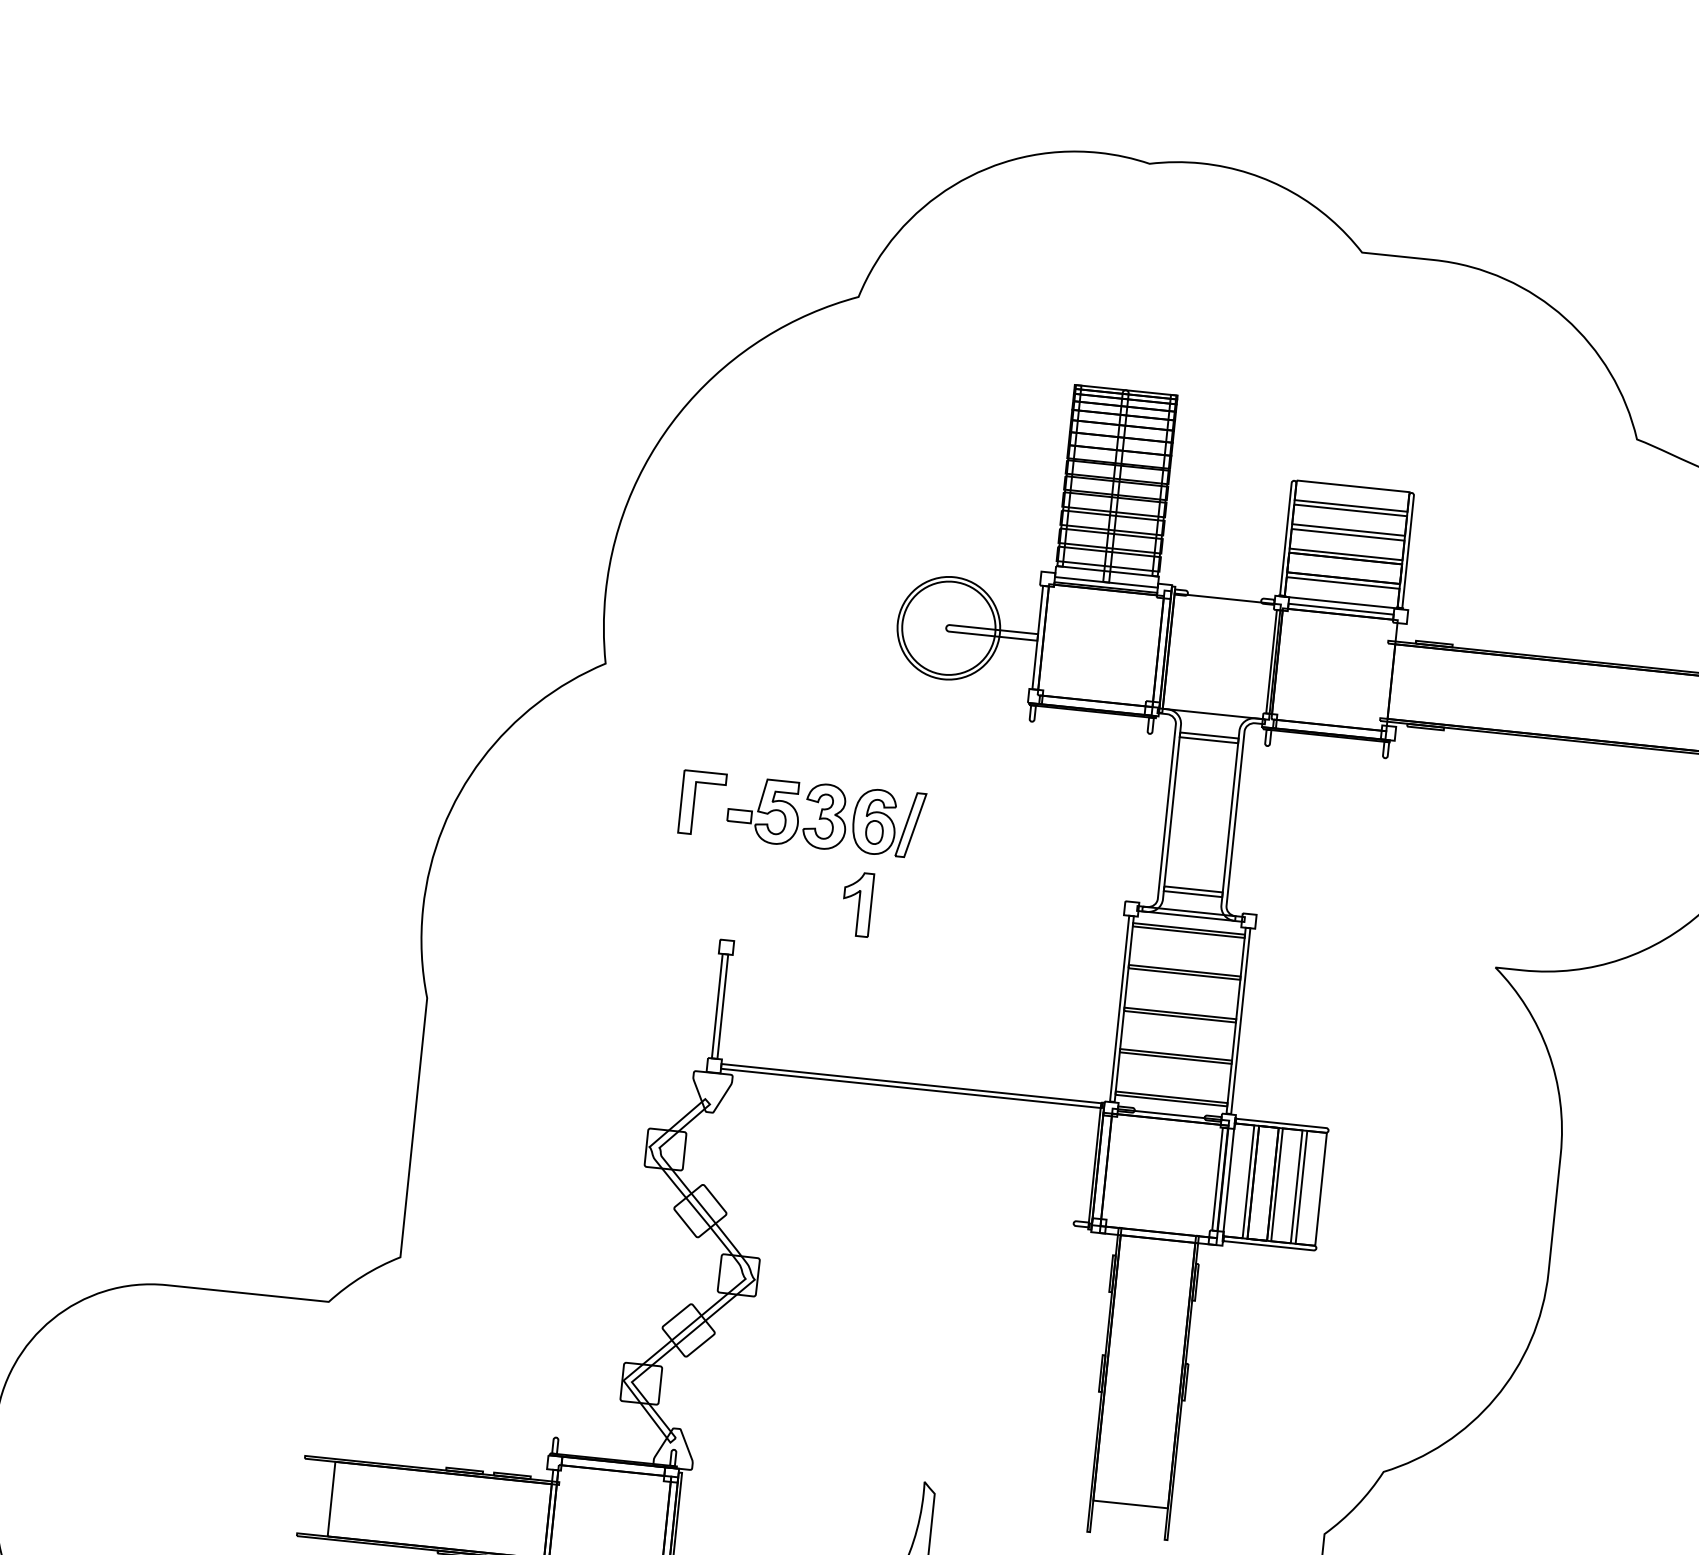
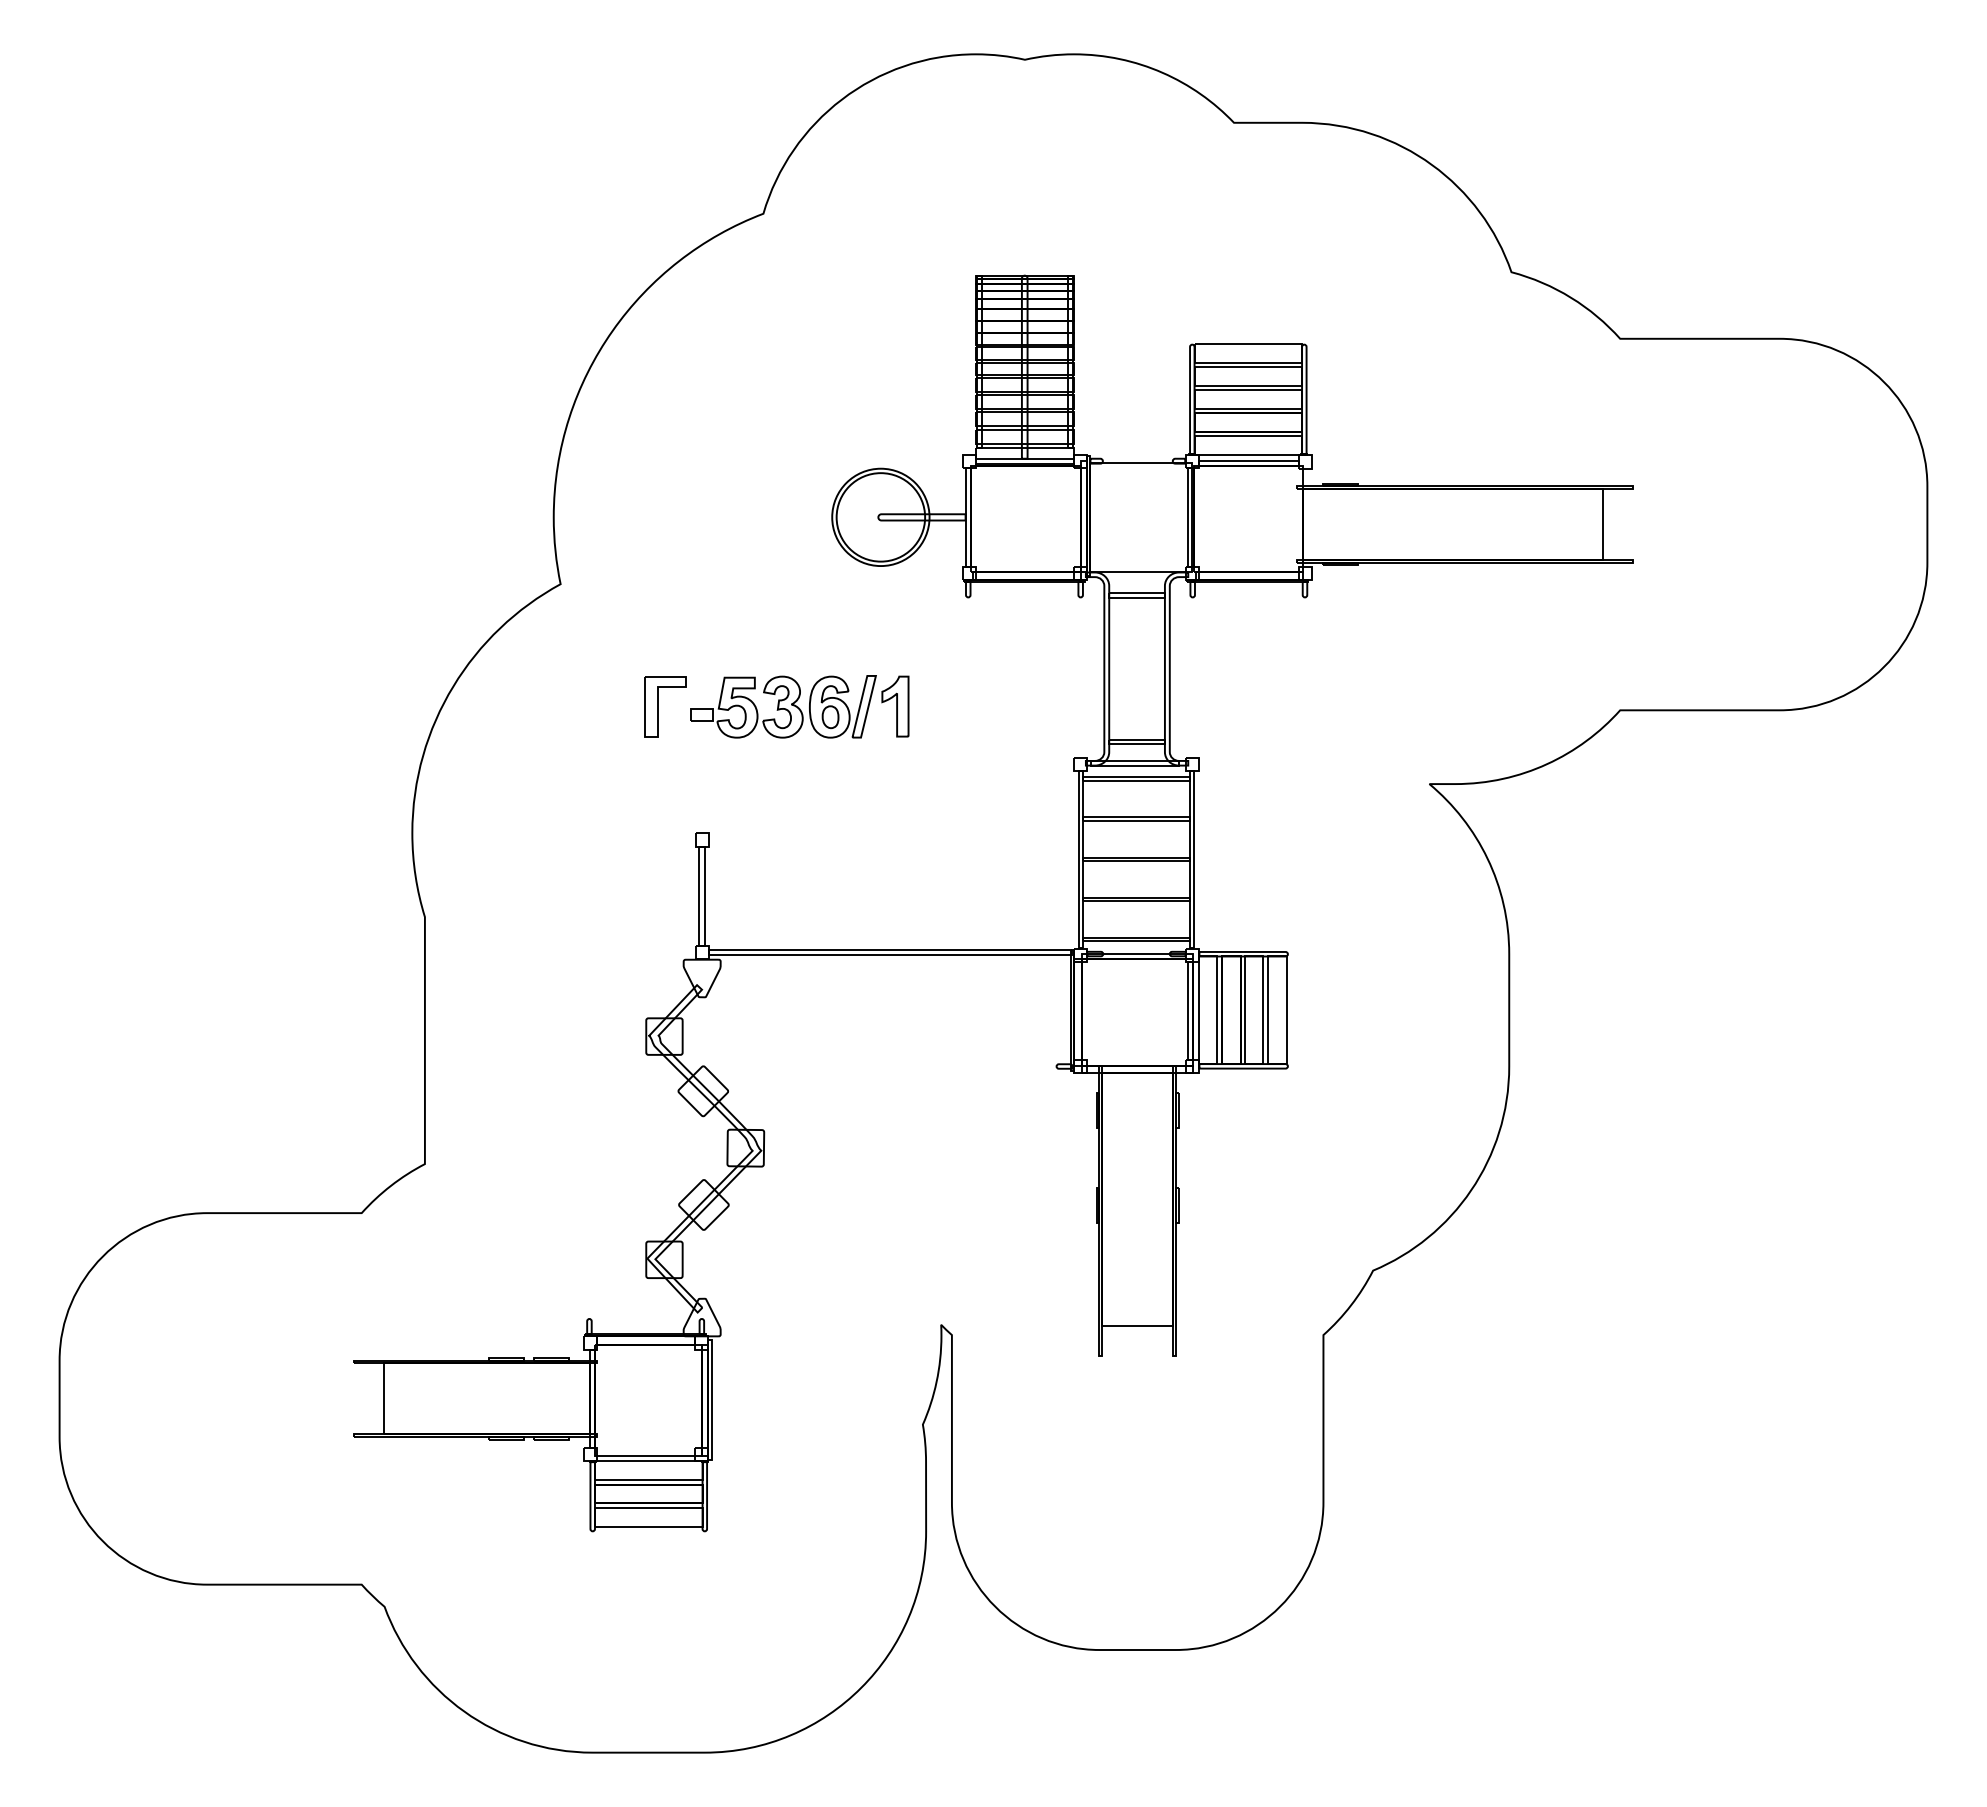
part: (857, 904) -> (895, 706), moved

